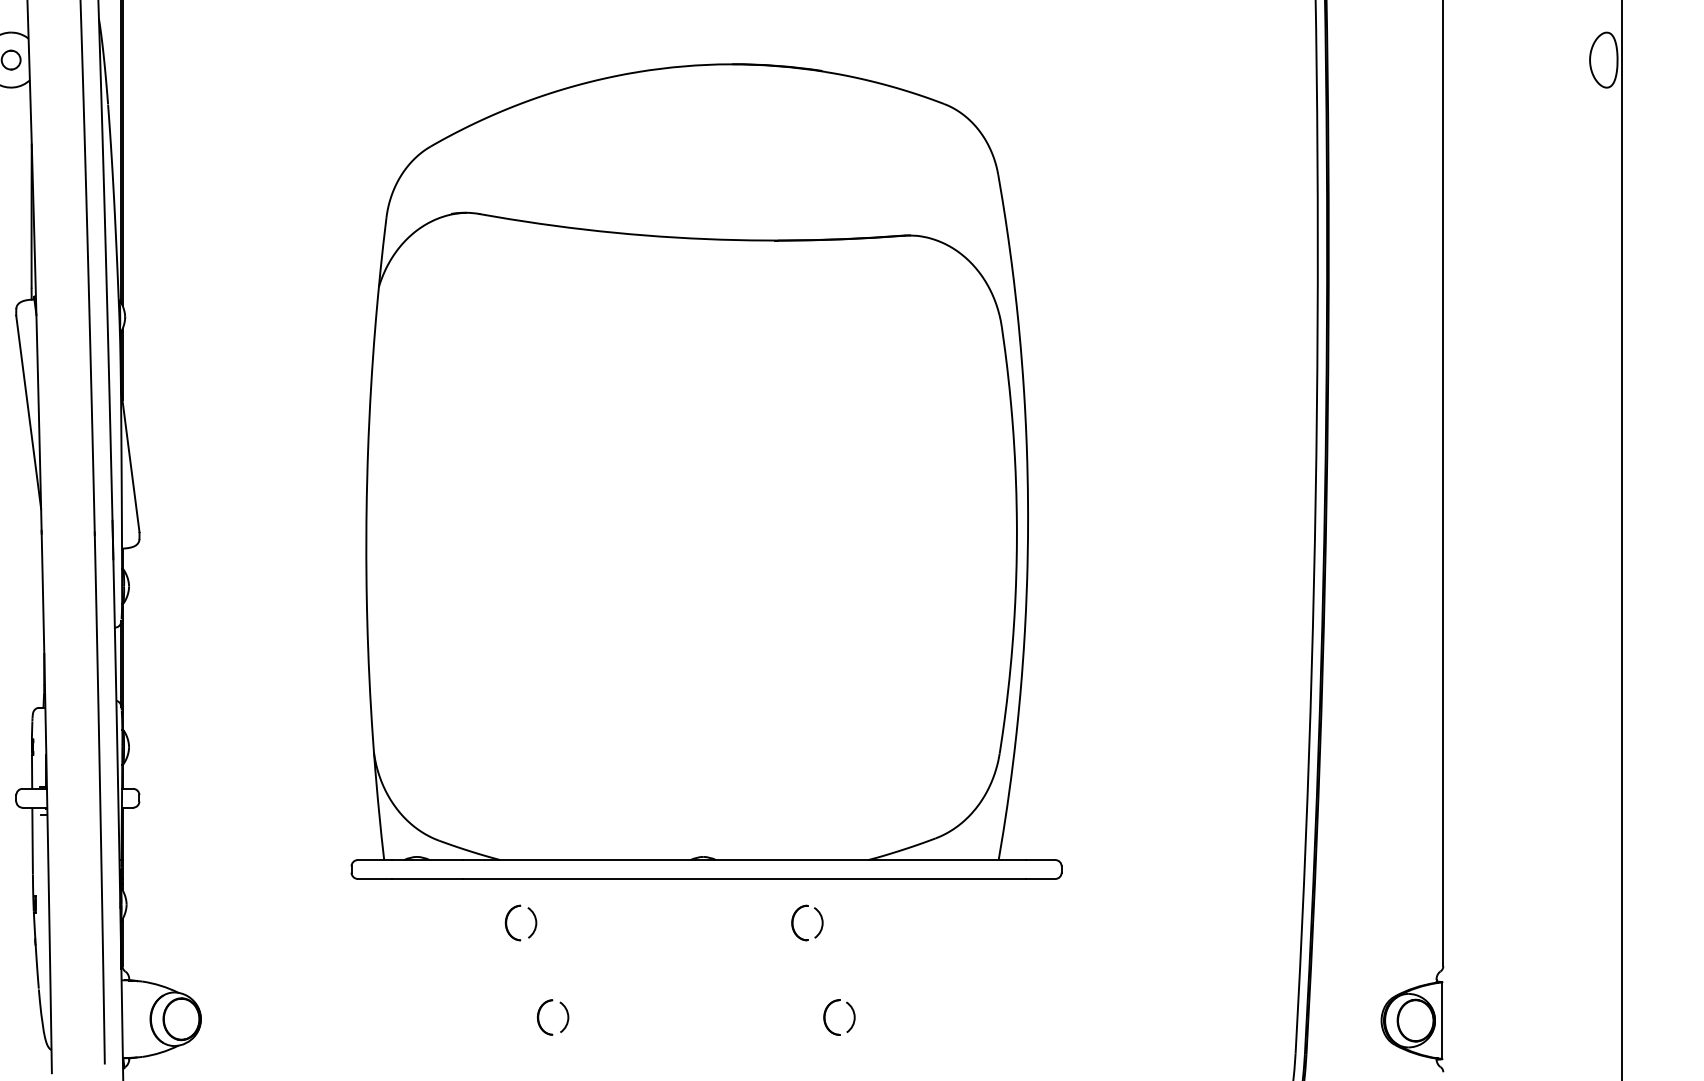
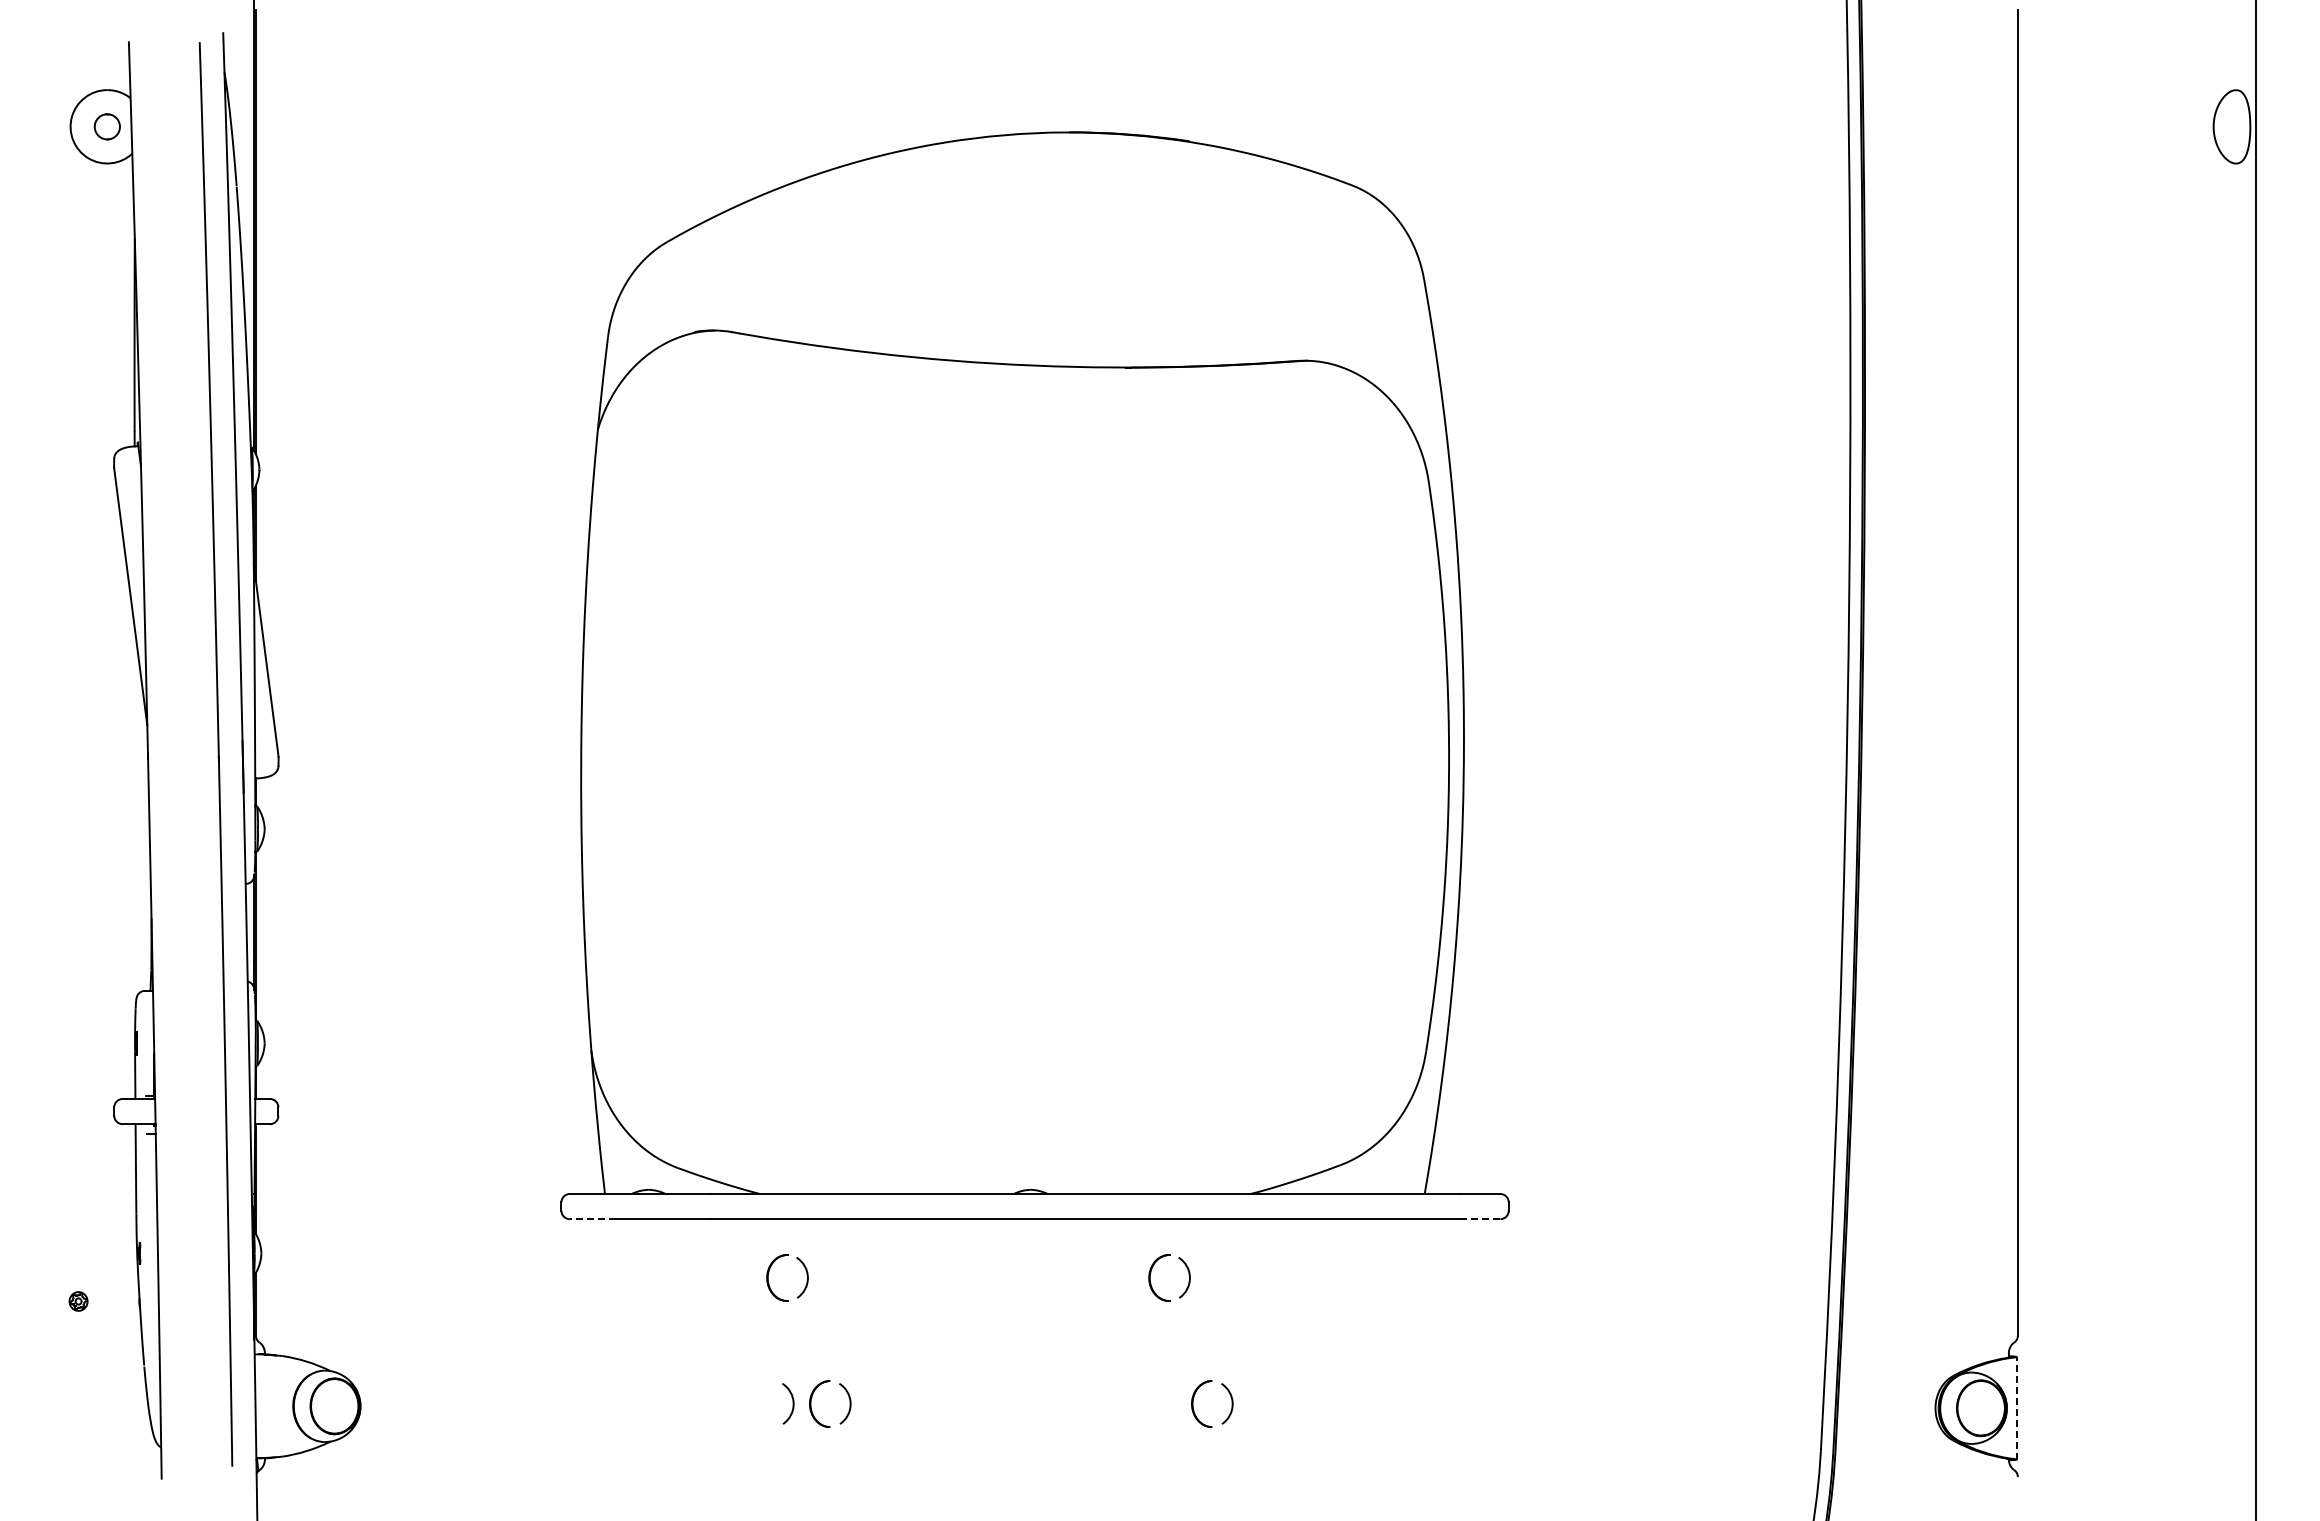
line: (374, 879) -> (592, 1219), solid -> dashed
line: (1040, 879) -> (1480, 1219), solid -> dashed
arc: (524, 1017) -> (792, 1403), added
line: (1442, 1020) -> (2016, 1407), solid -> dashed

